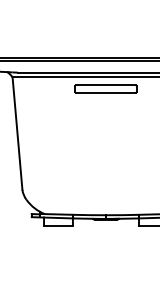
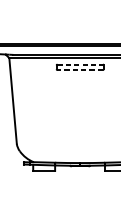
line: (105, 85) -> (79, 64), solid -> dashed
line: (105, 92) -> (79, 69), solid -> dashed

